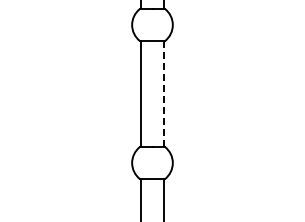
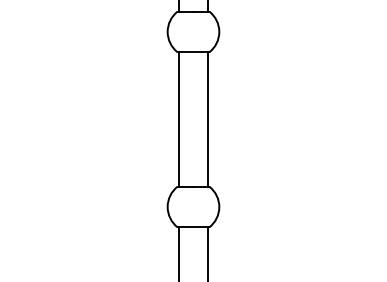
line: (164, 94) -> (208, 120), dashed -> solid

